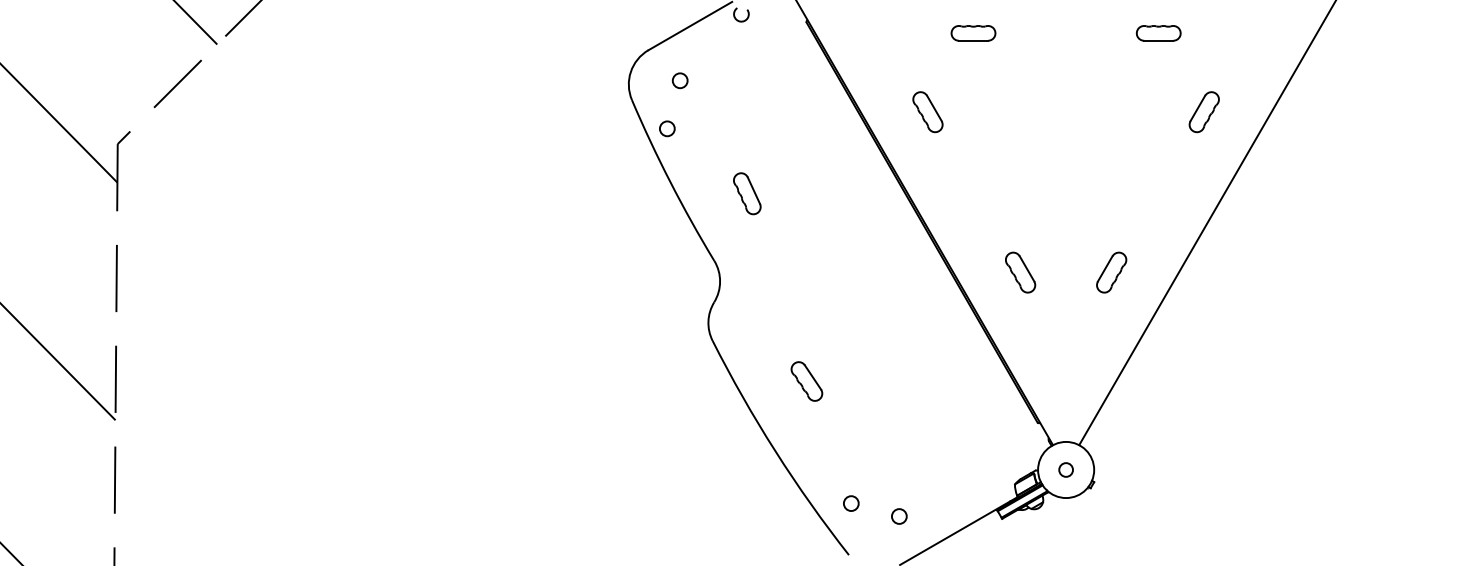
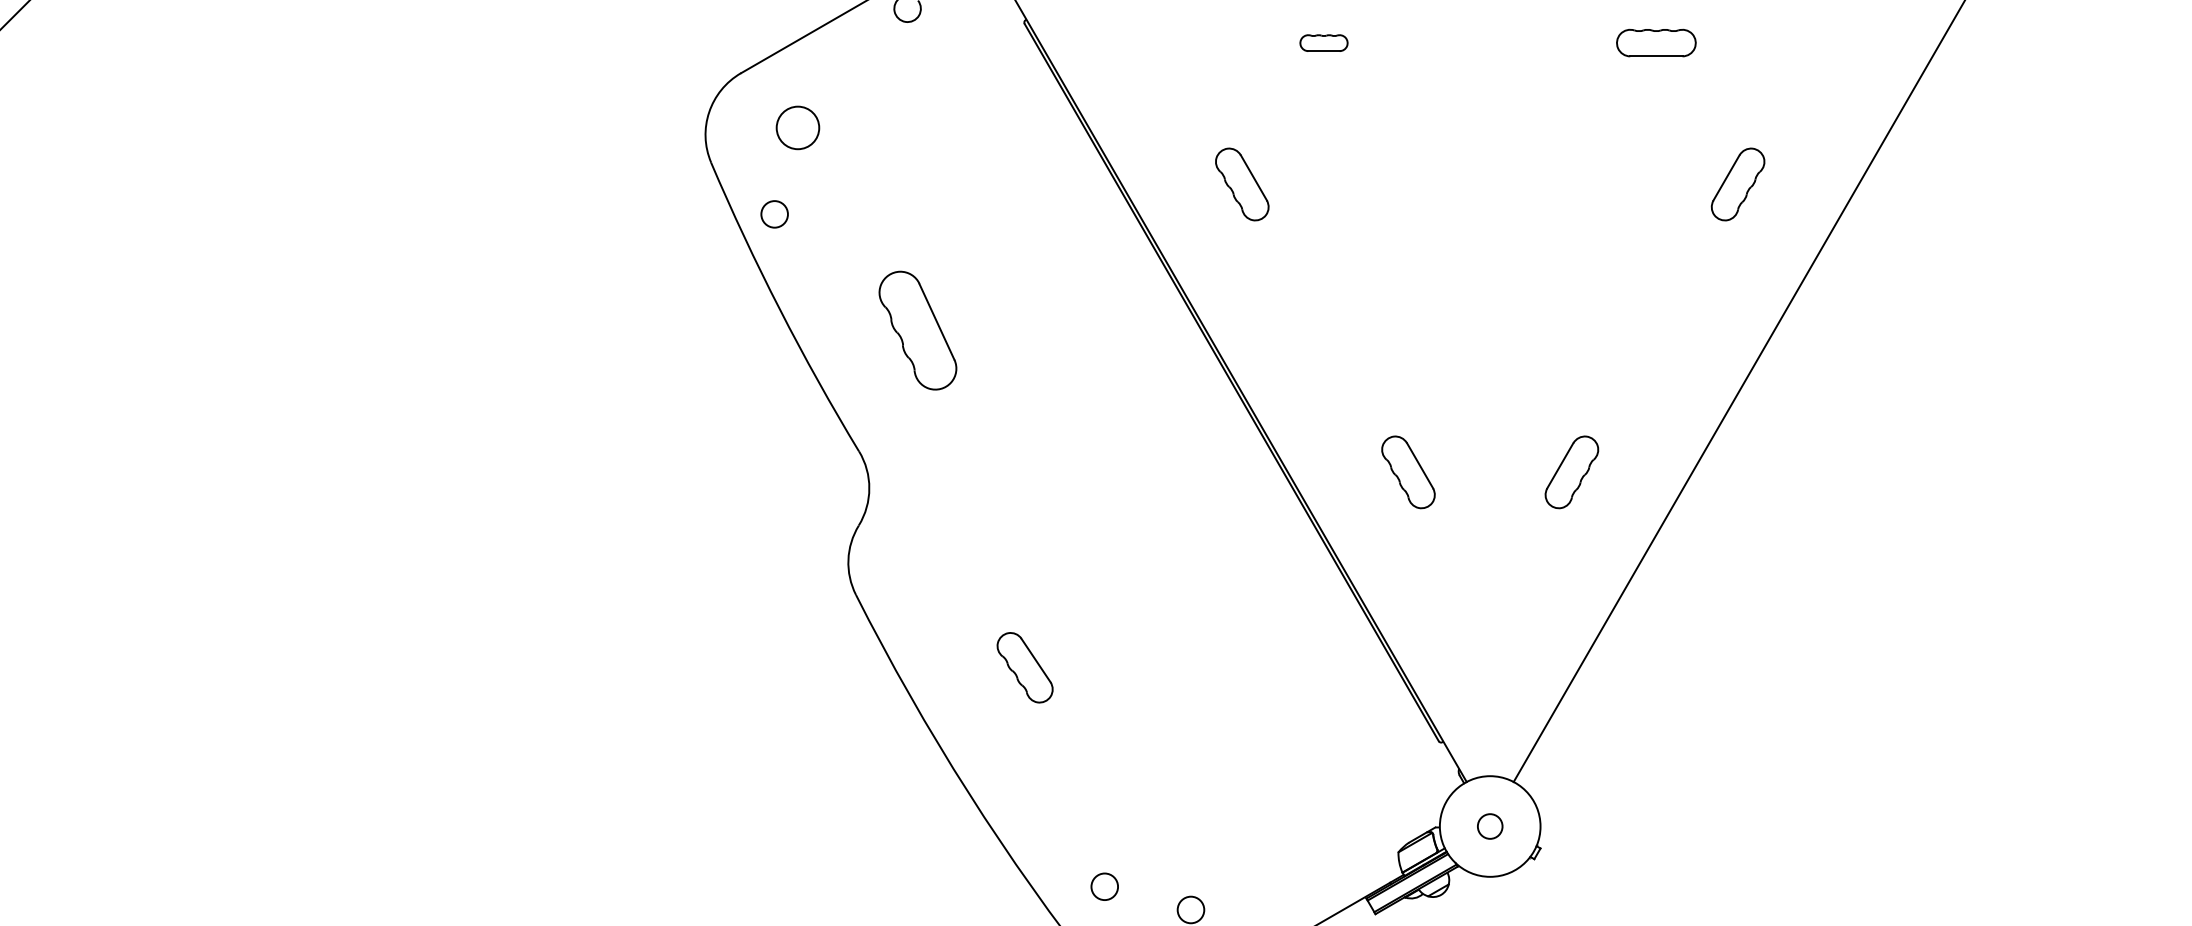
part: (973, 33) -> (1324, 43), size x0.6
circle: (679, 80) -> (796, 127), size x1.6
part: (747, 193) -> (918, 330), size x1.6

